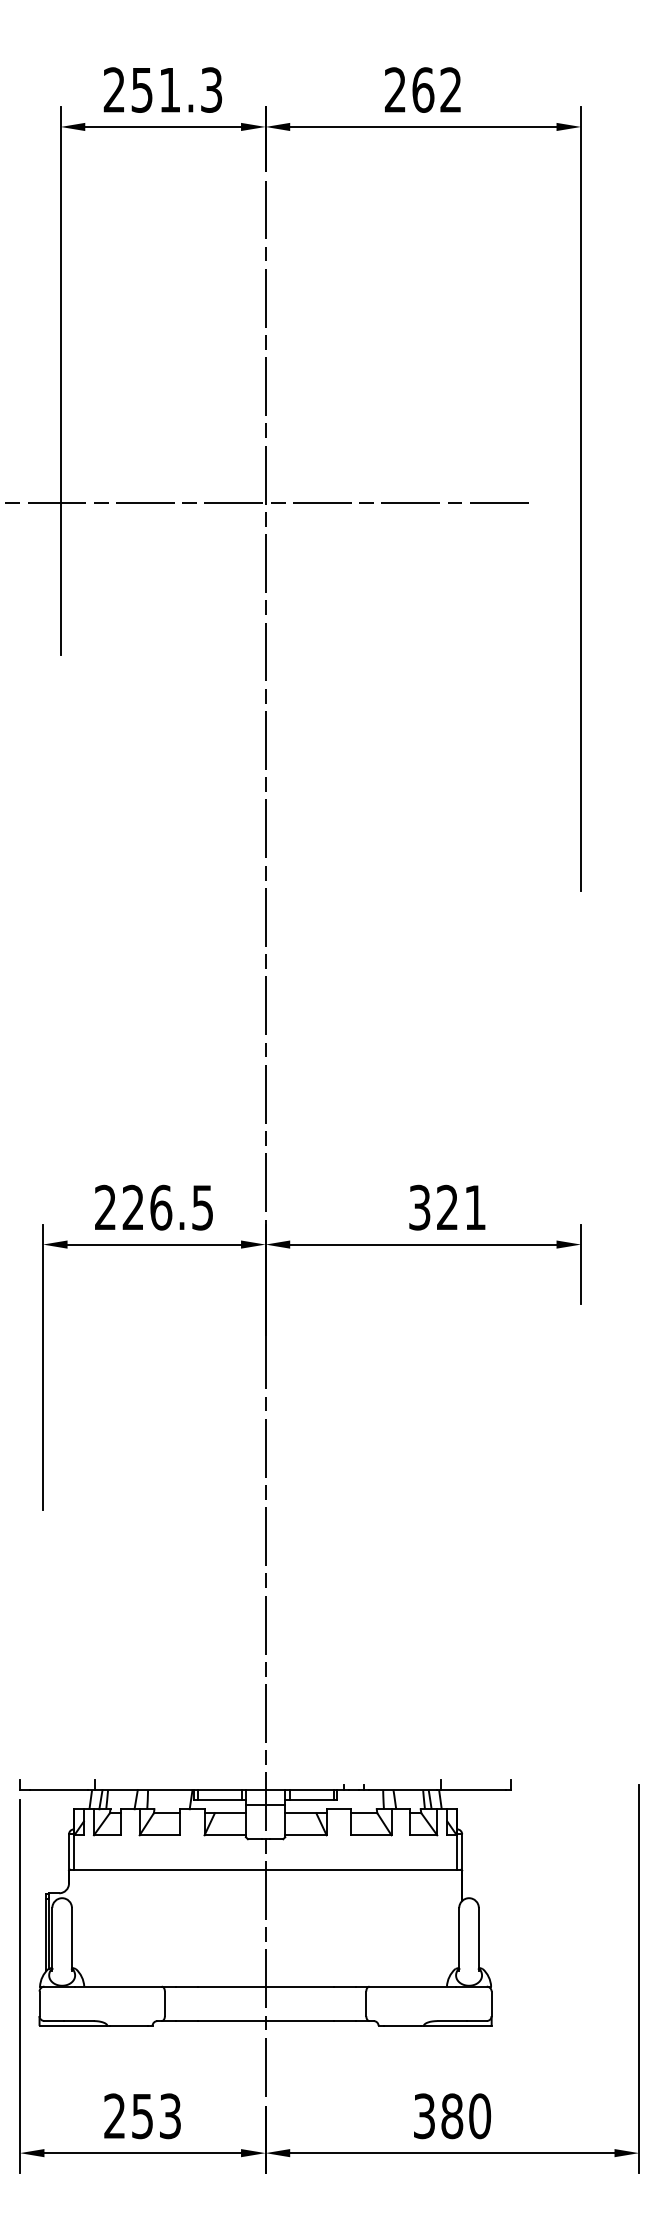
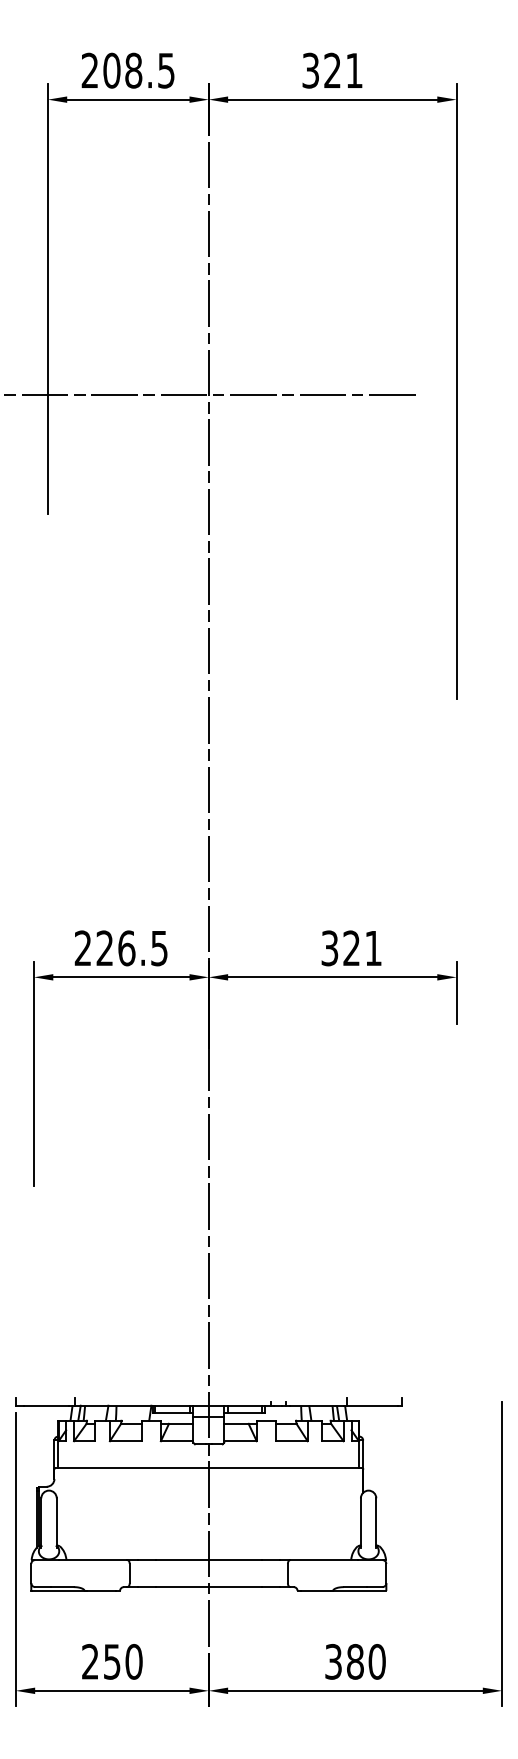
text: (176, 89) -> (138, 70), 251.3 -> 208.5
text: (422, 89) -> (332, 70), 262 -> 321
text: (170, 2116) -> (134, 1662), 253 -> 250

